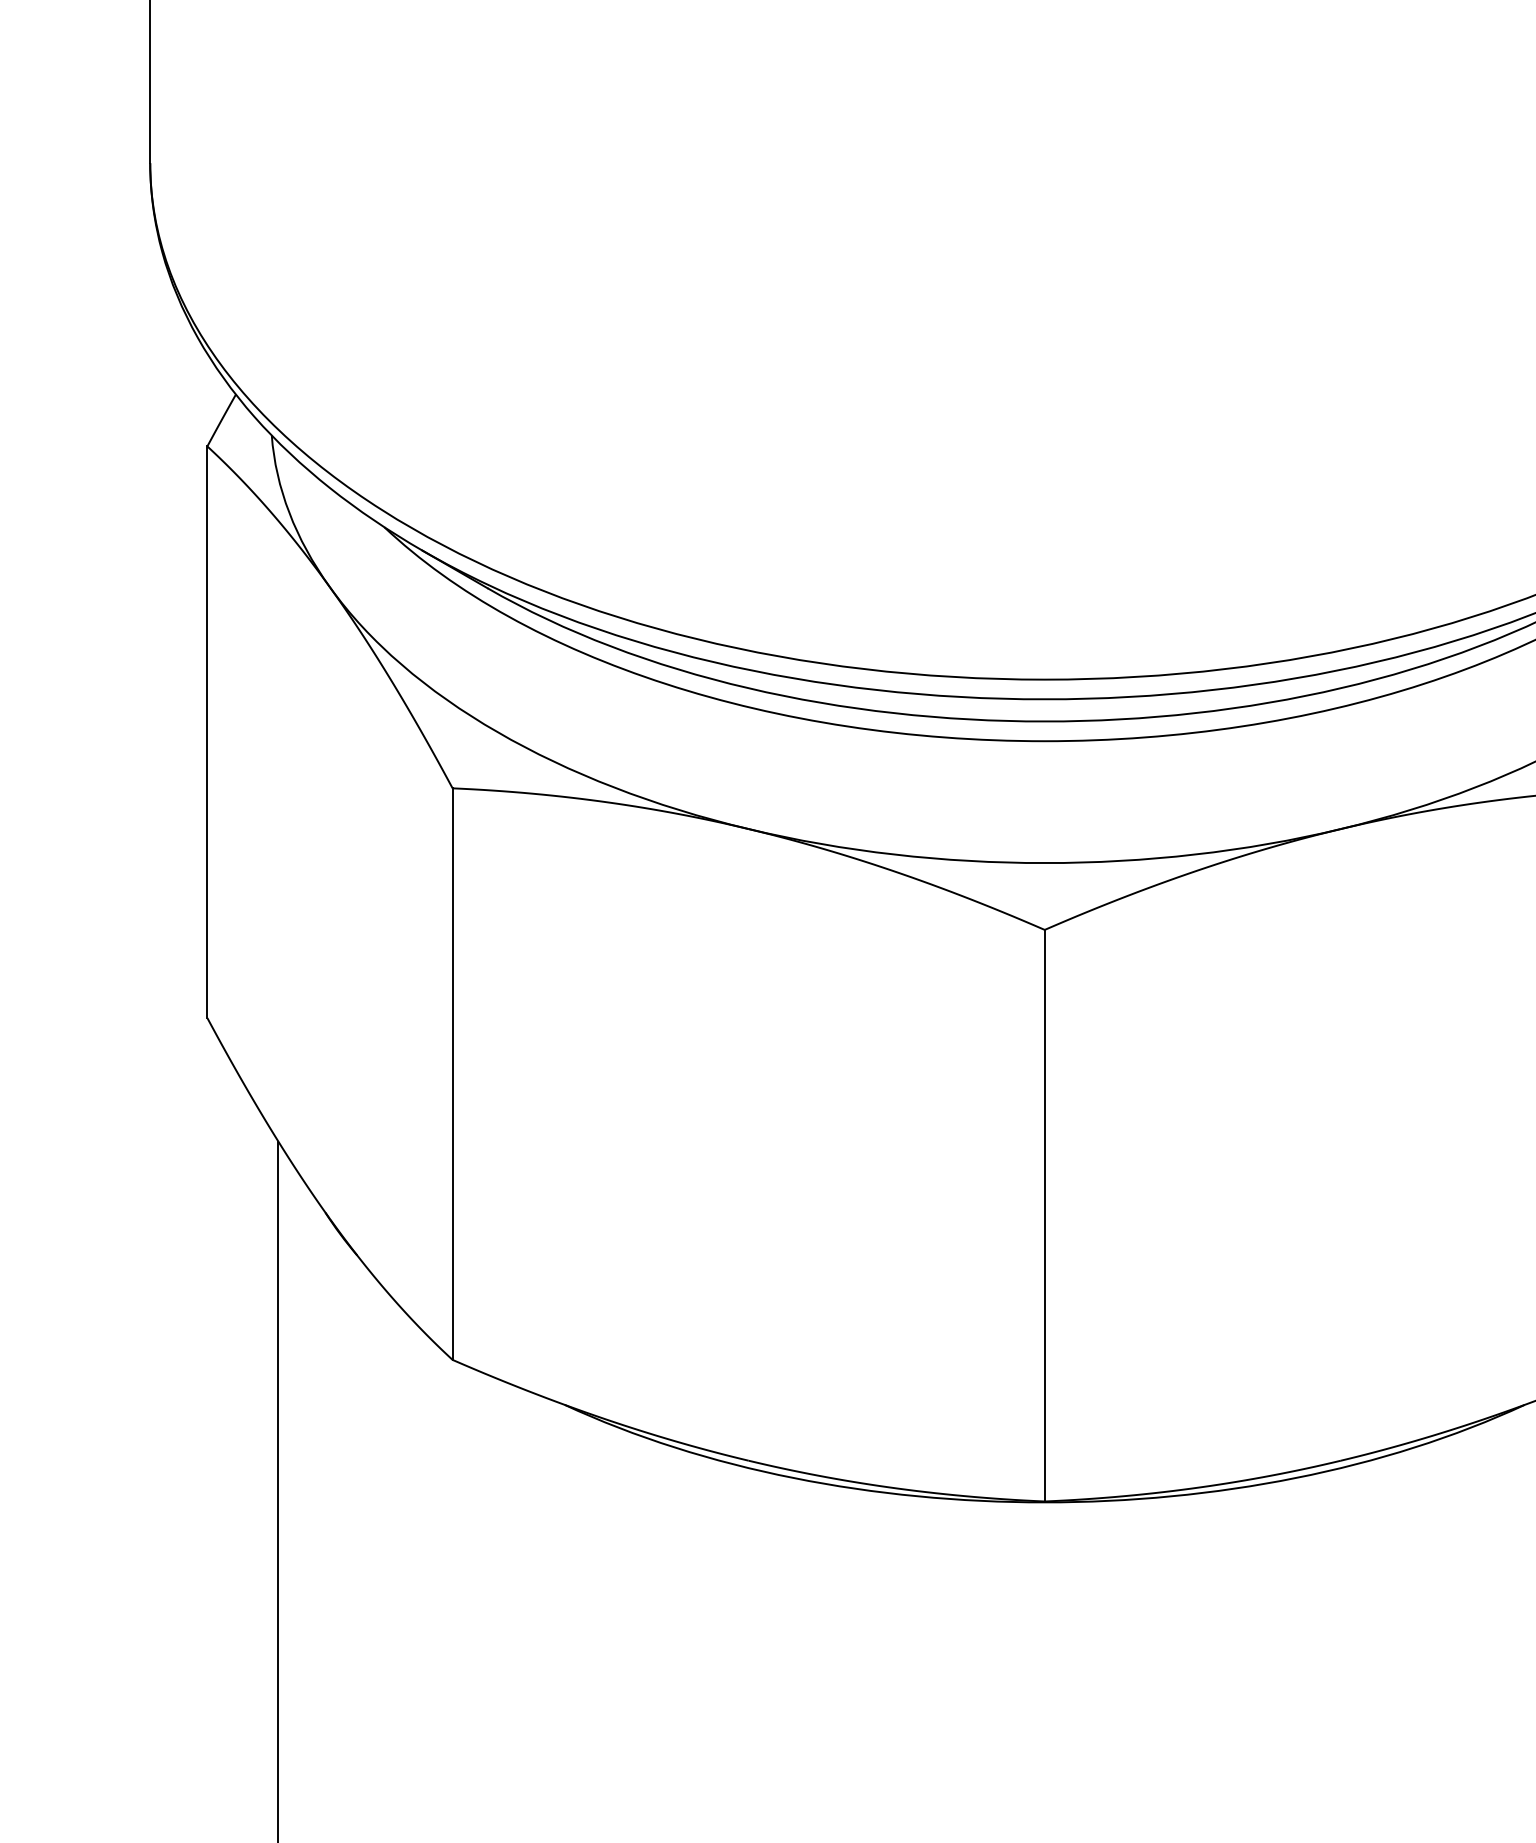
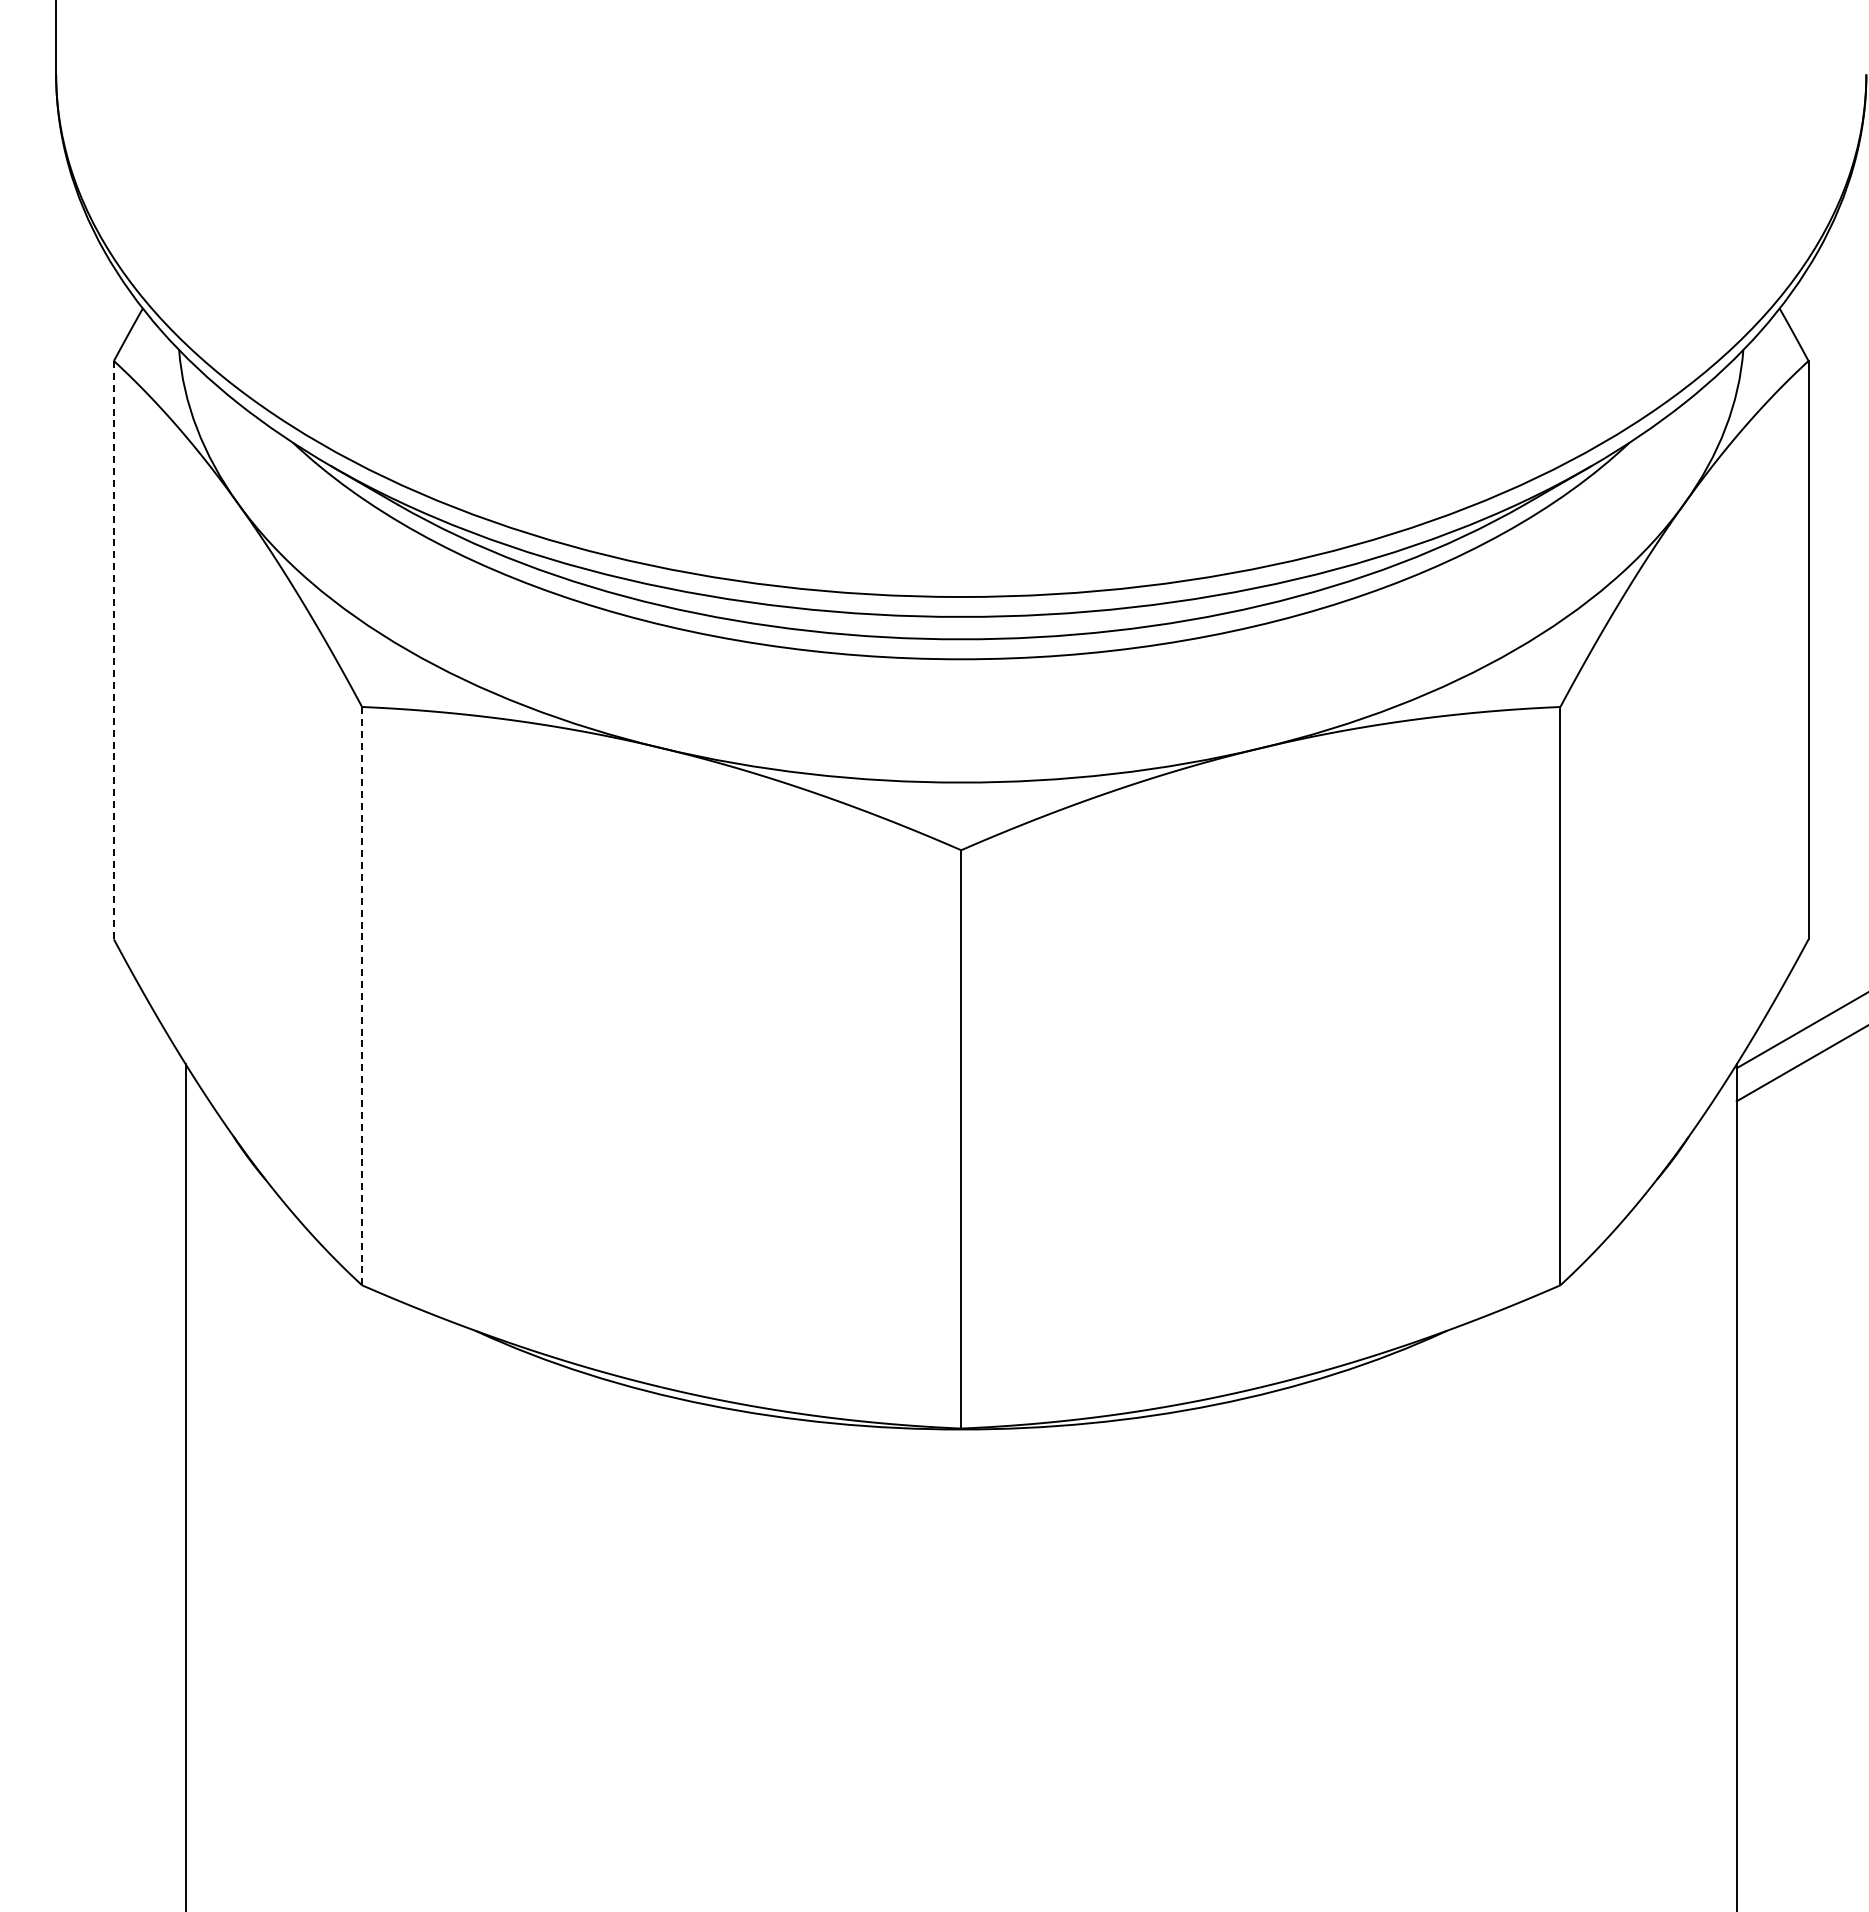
line: (206, 732) -> (113, 650), solid -> dashed
line: (453, 1073) -> (362, 995), solid -> dashed

